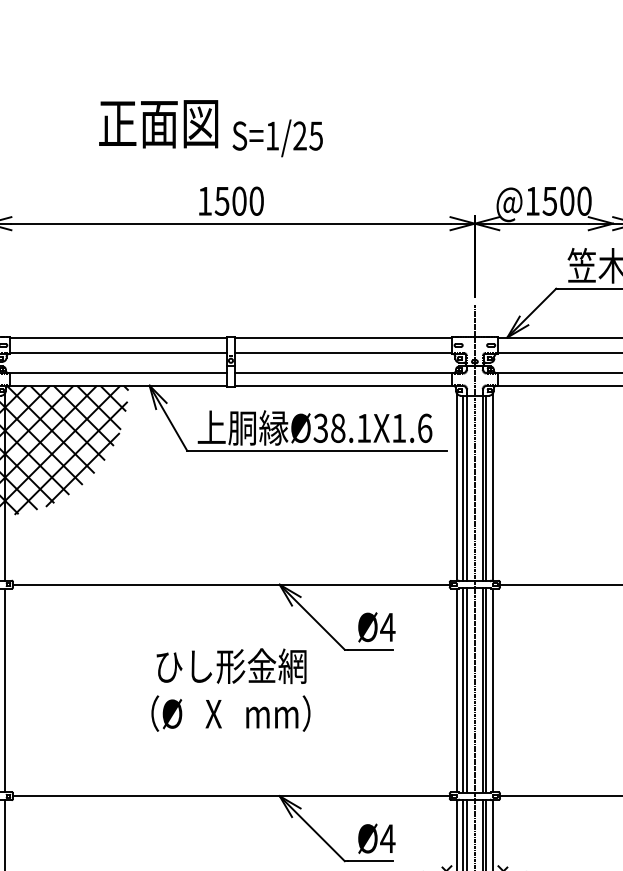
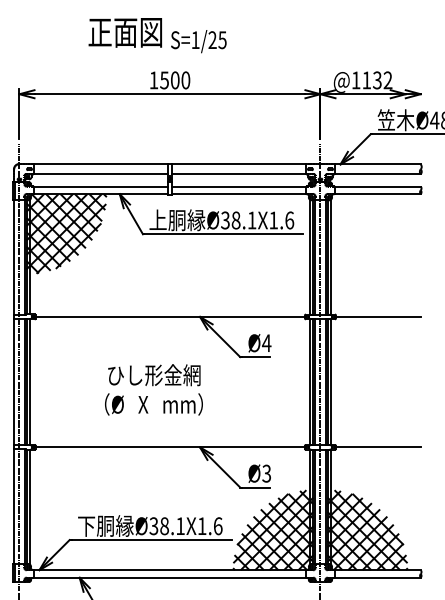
text: (567, 201) -> (377, 80), @1500 -> @1132
text: (230, 689) -> (153, 389), moved
text: (387, 838) -> (266, 473), Ø4 -> Ø3

